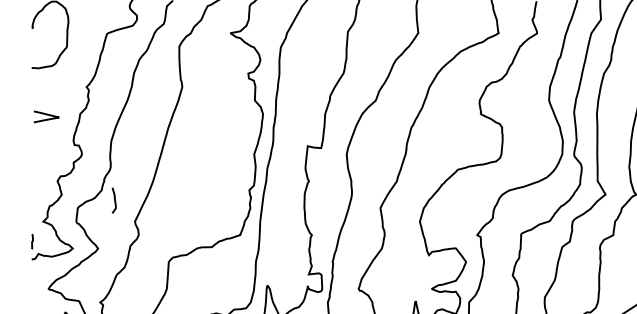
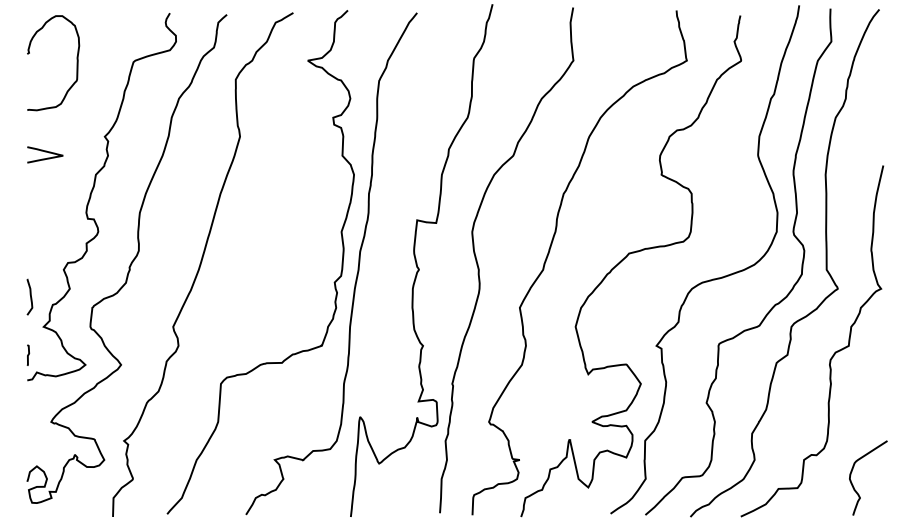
curve: (46, 115) -> (45, 152), moved
curve: (114, 200) -> (30, 296), moved

